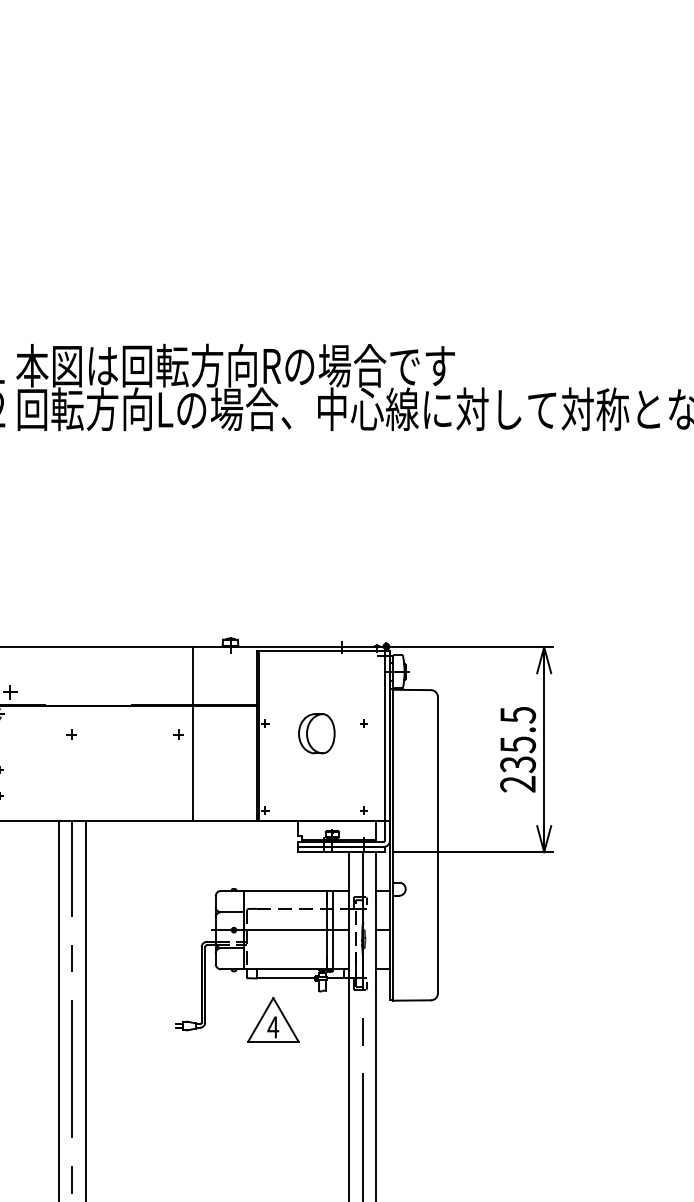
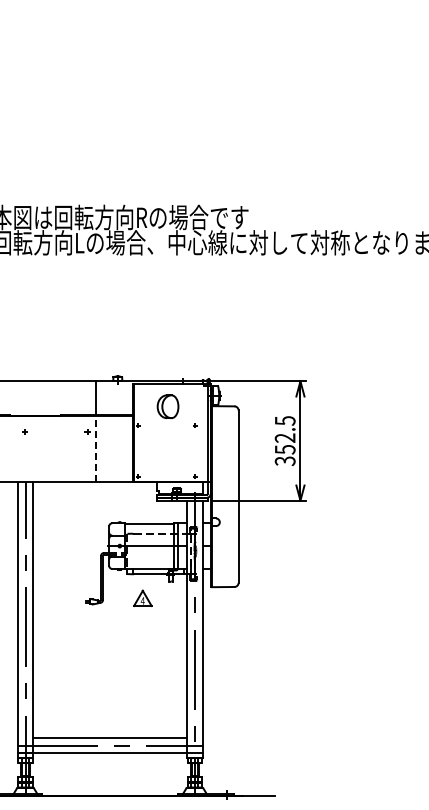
part: (315, 733) -> (167, 406), moved
line: (193, 762) -> (96, 448), solid -> dashed
text: (516, 764) -> (284, 449), 235.5 -> 352.5
part: (272, 1020) -> (142, 598), size x0.6

